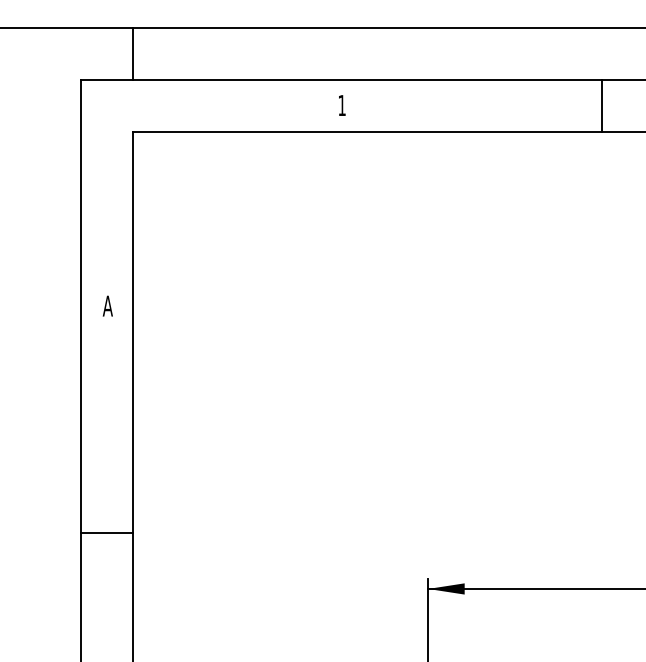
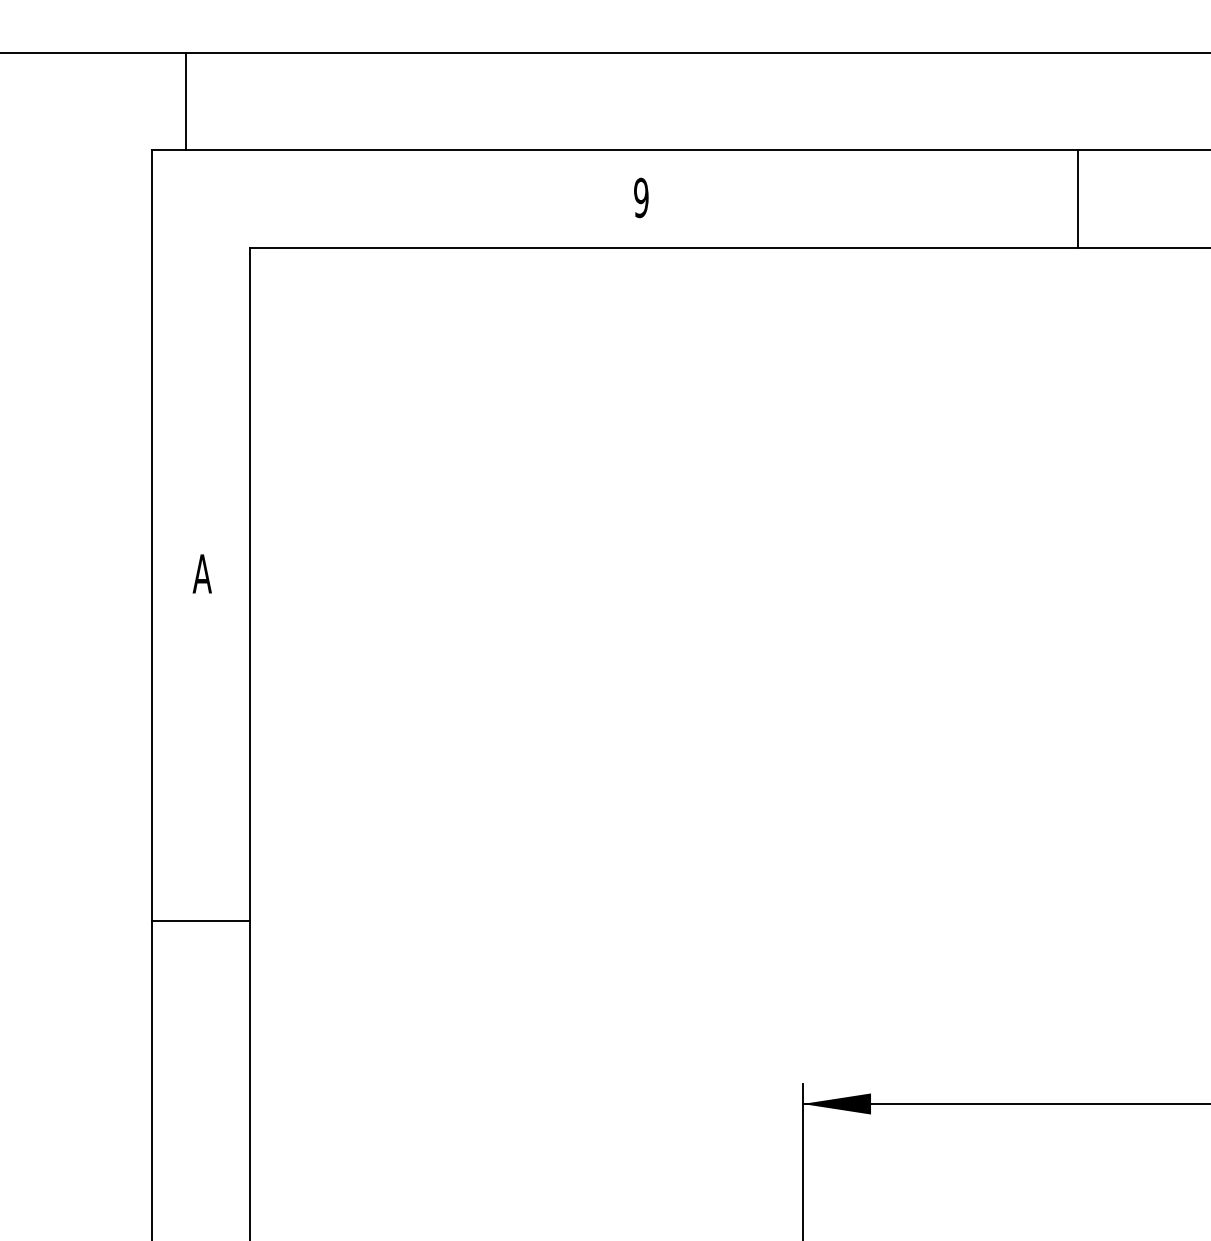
line: (133, 53) -> (186, 100), moved
text: (341, 105) -> (640, 197), 1 -> 9
line: (602, 106) -> (1078, 199), moved
line: (107, 533) -> (201, 921), moved

